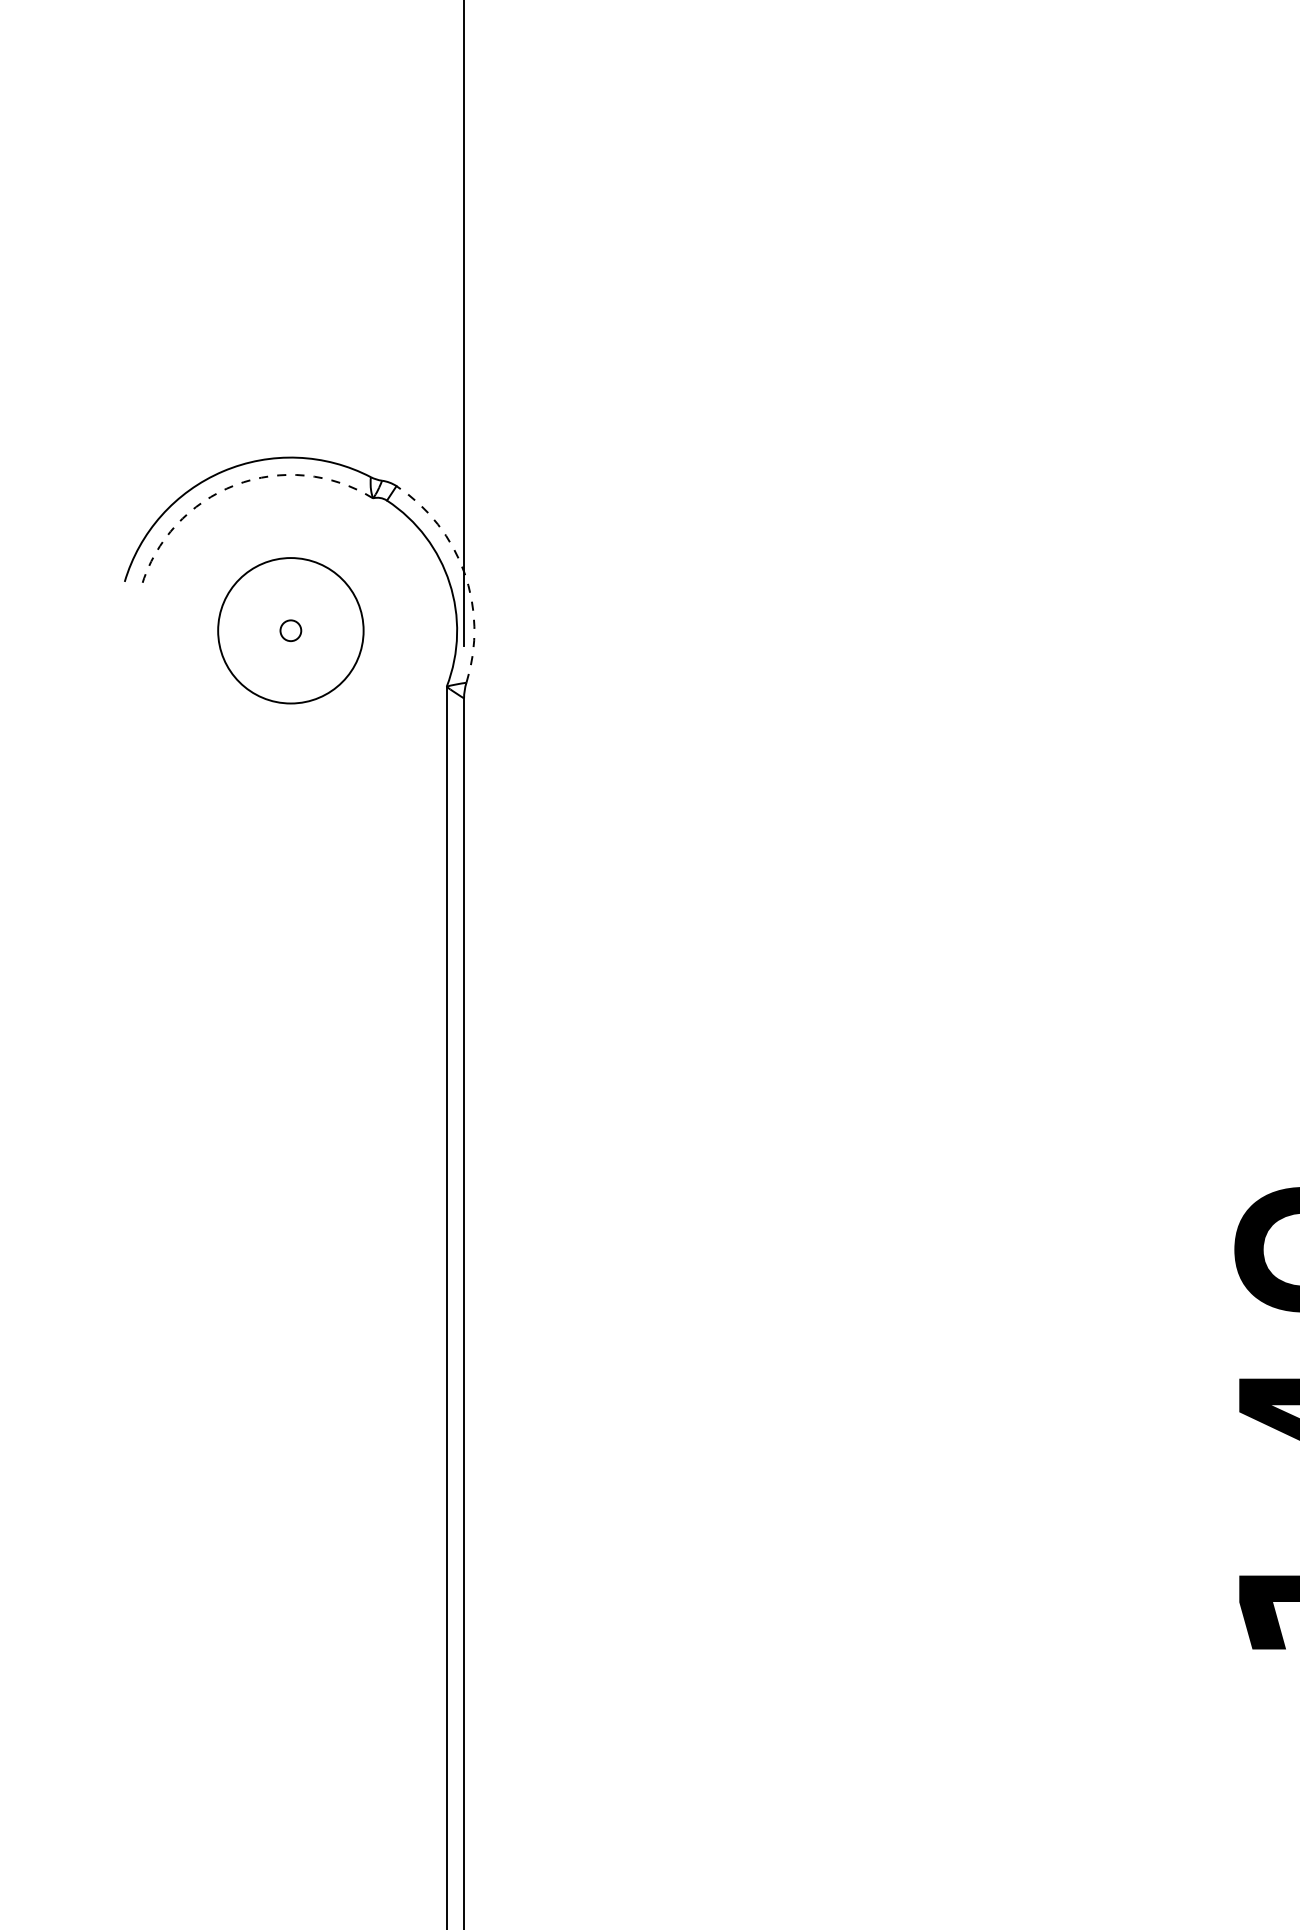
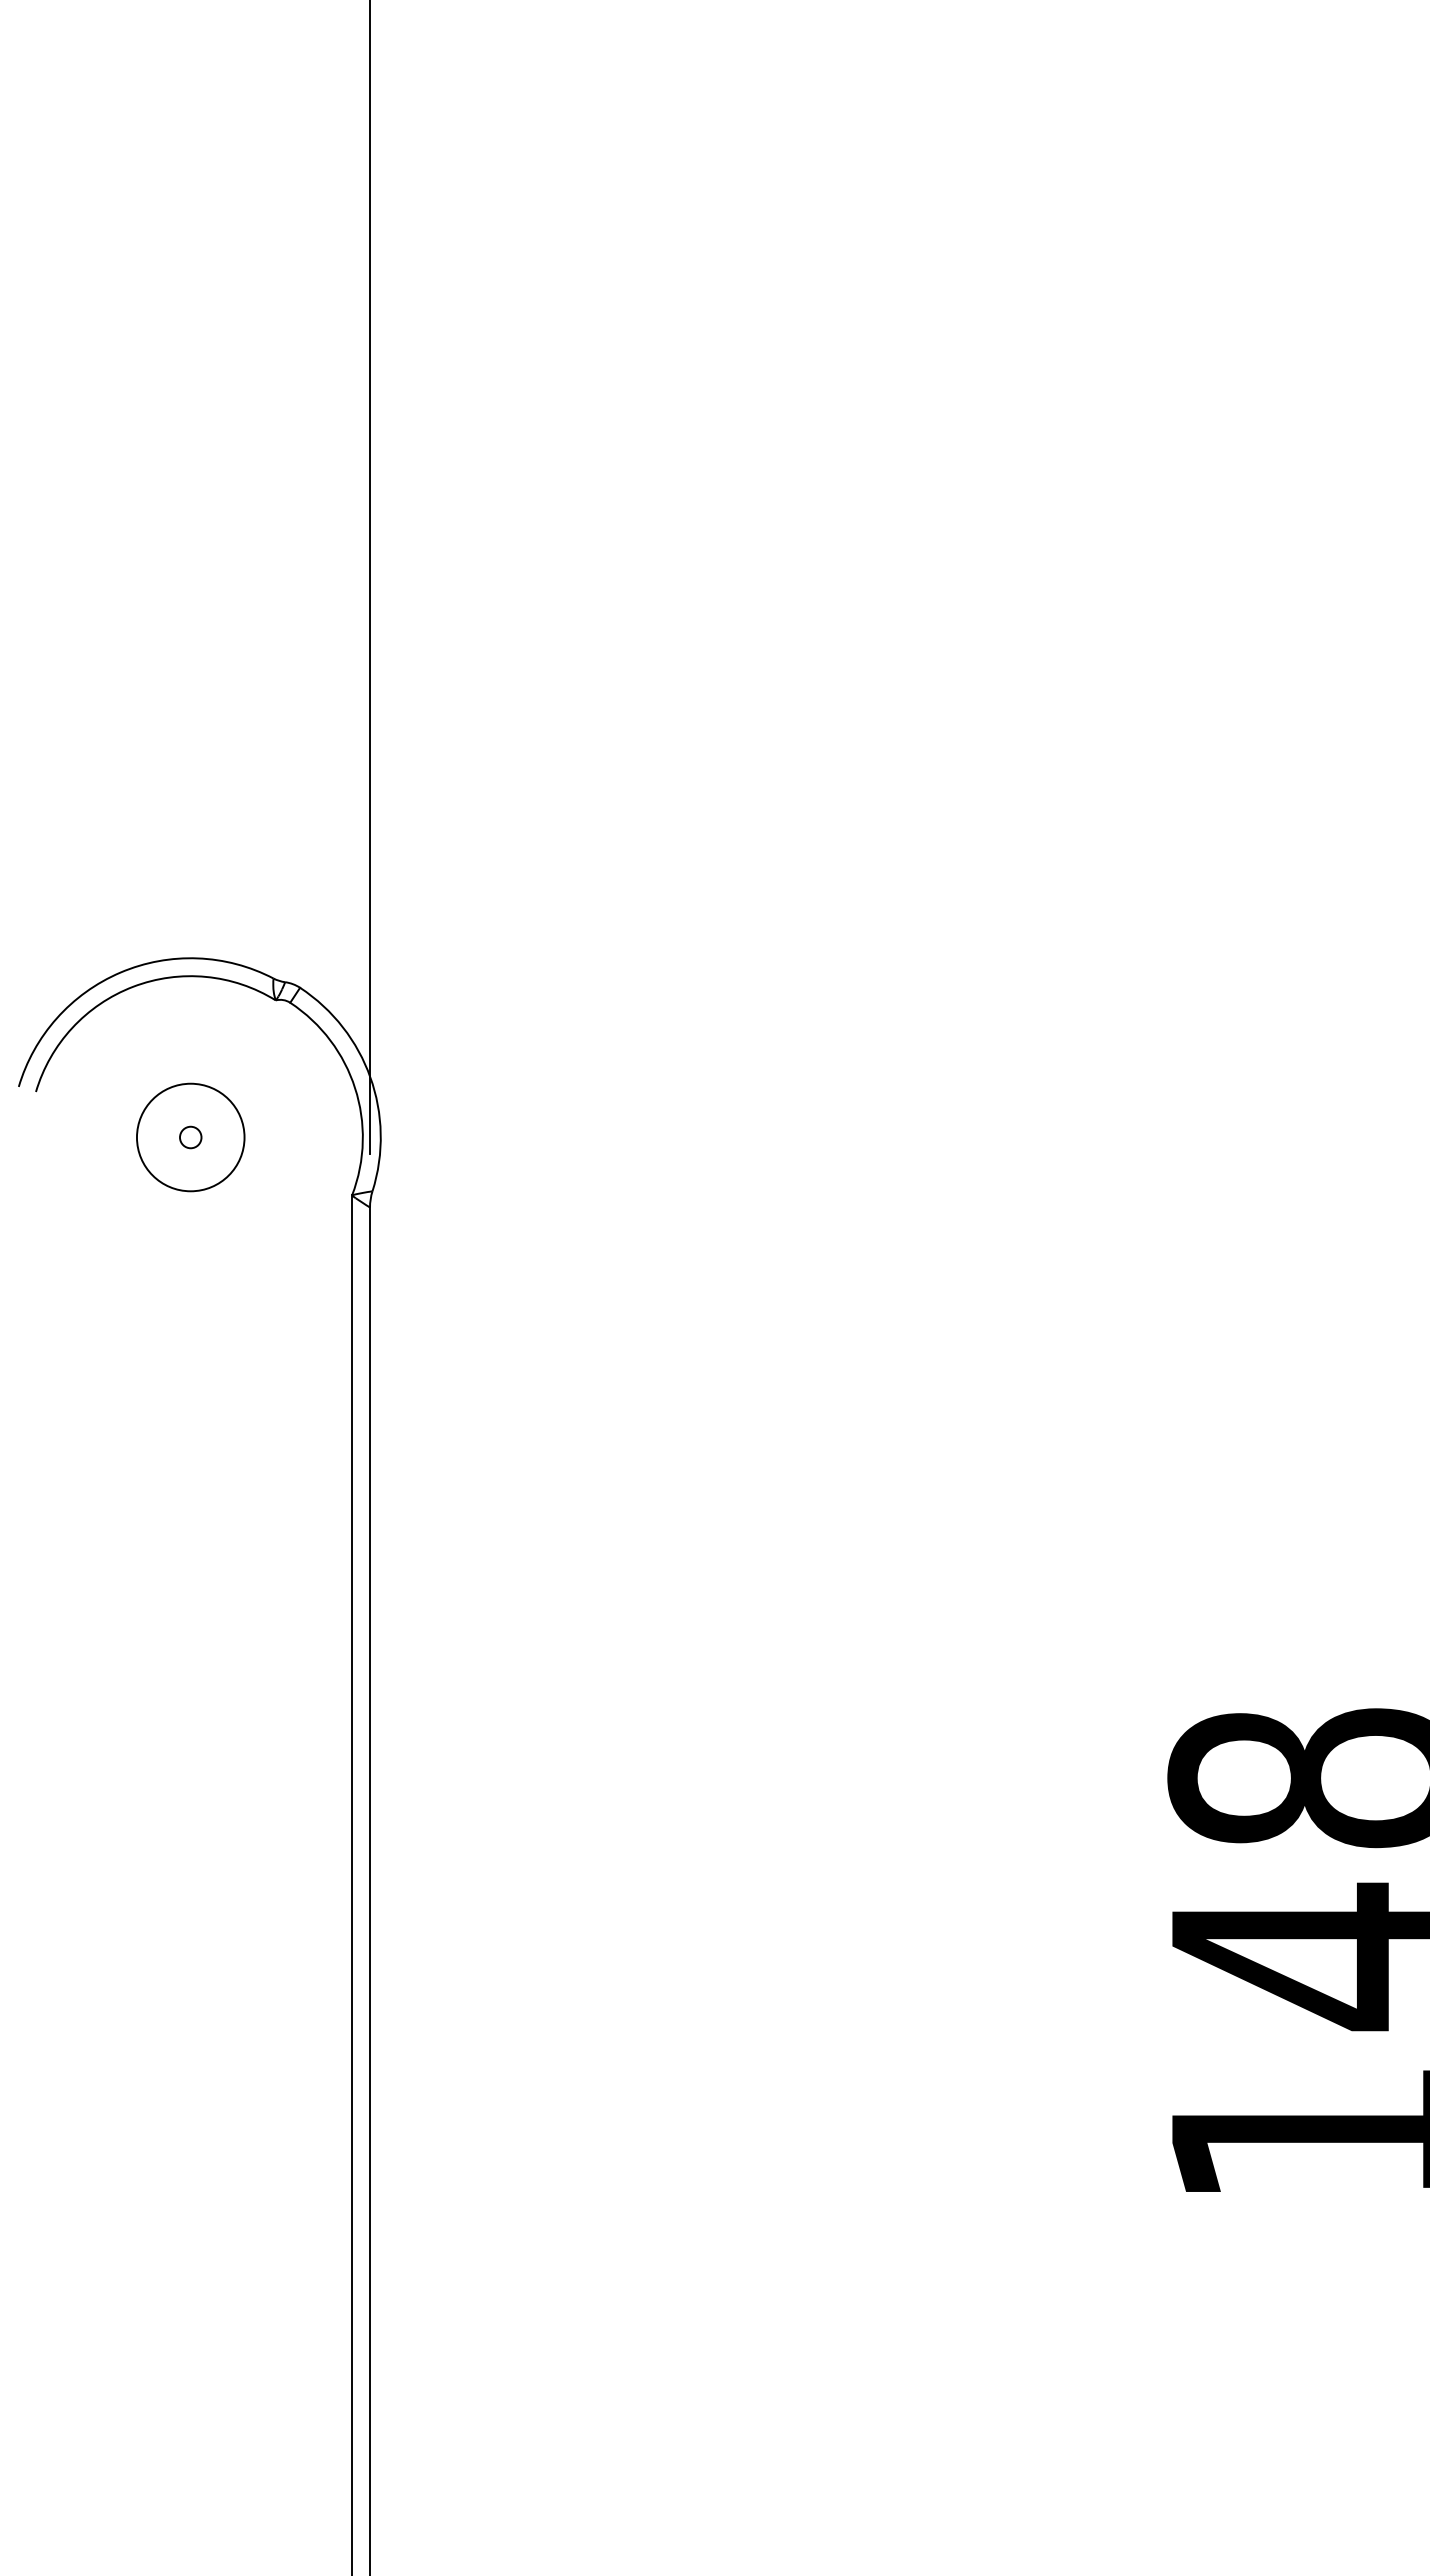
arc: (235, 484) -> (133, 986), dashed -> solid
arc: (464, 572) -> (370, 1077), dashed -> solid
circle: (290, 630) -> (190, 1137), size x0.71

